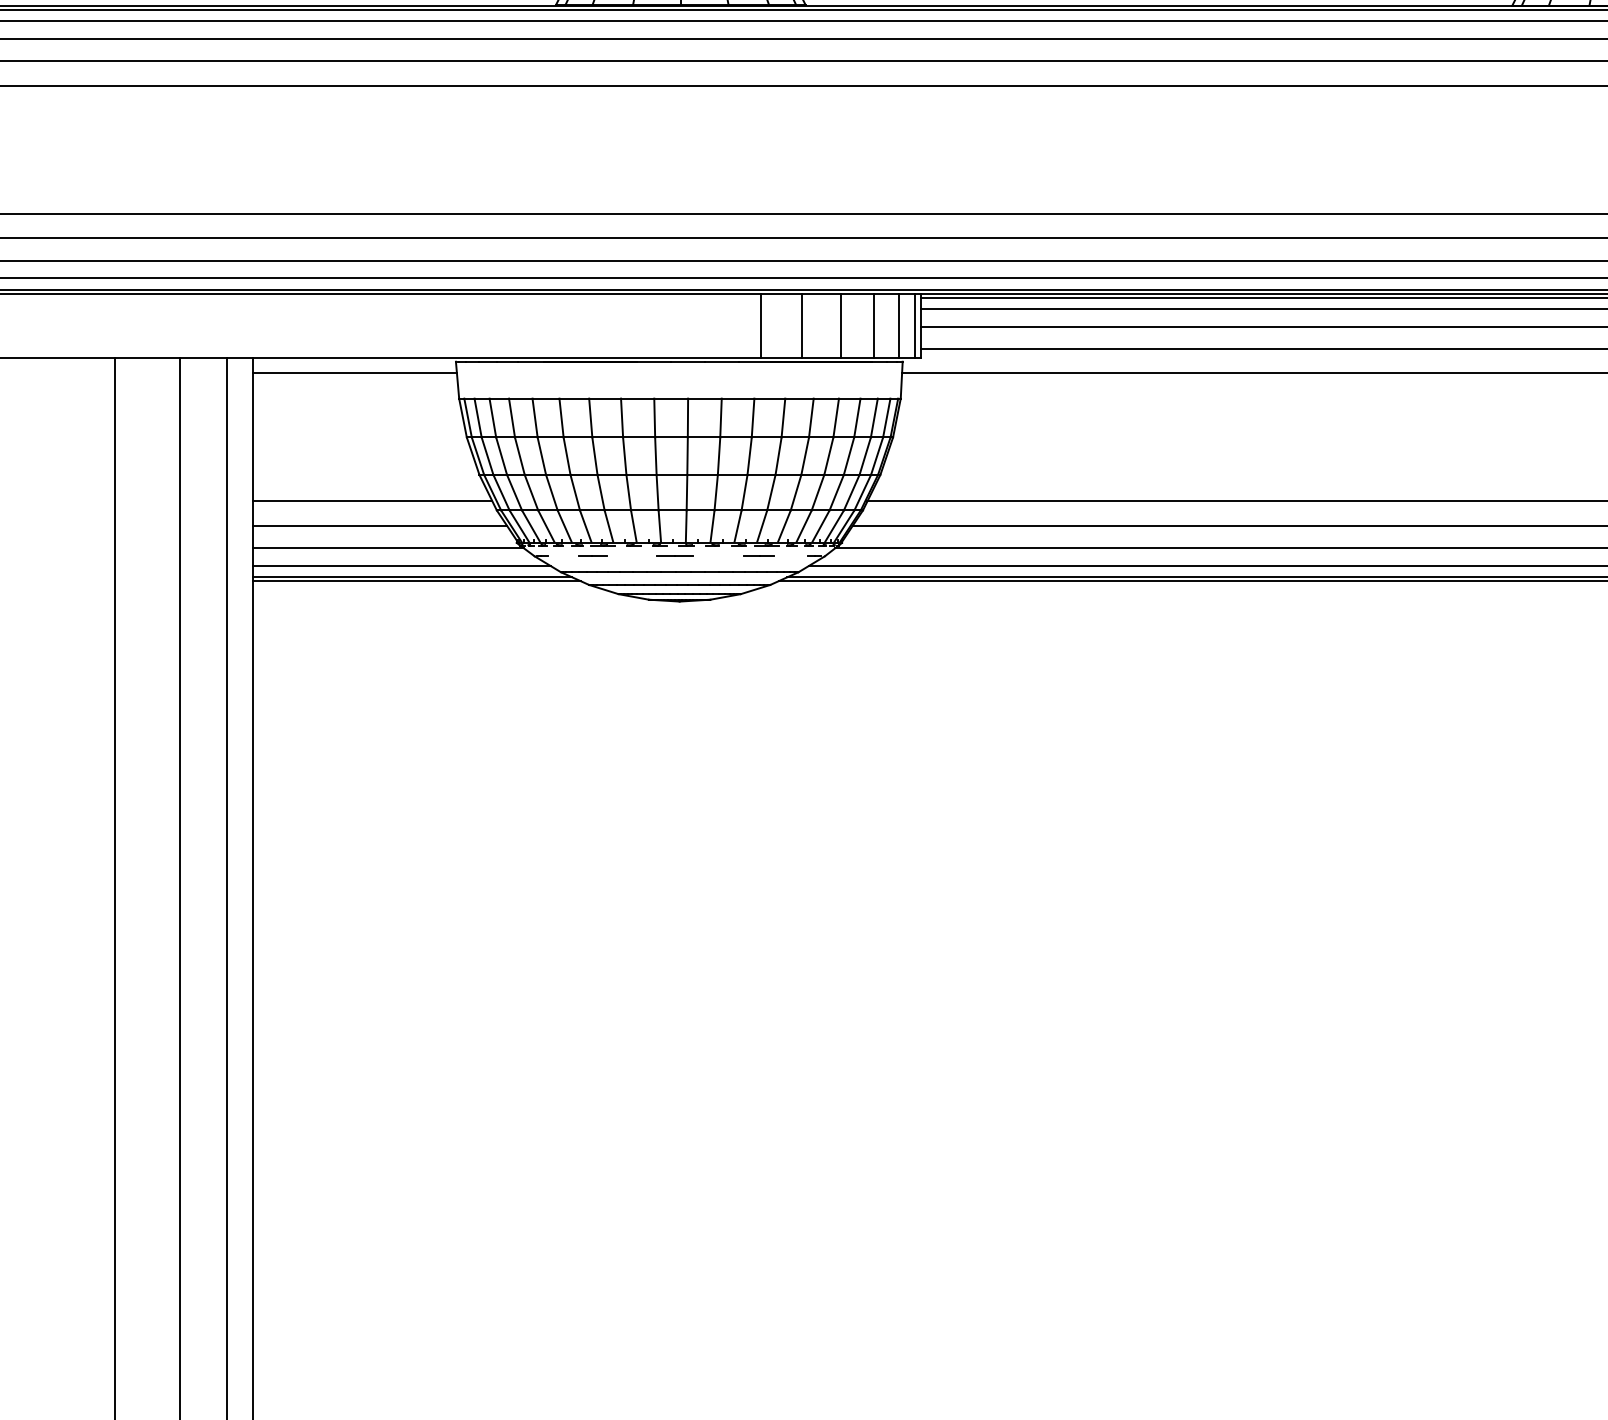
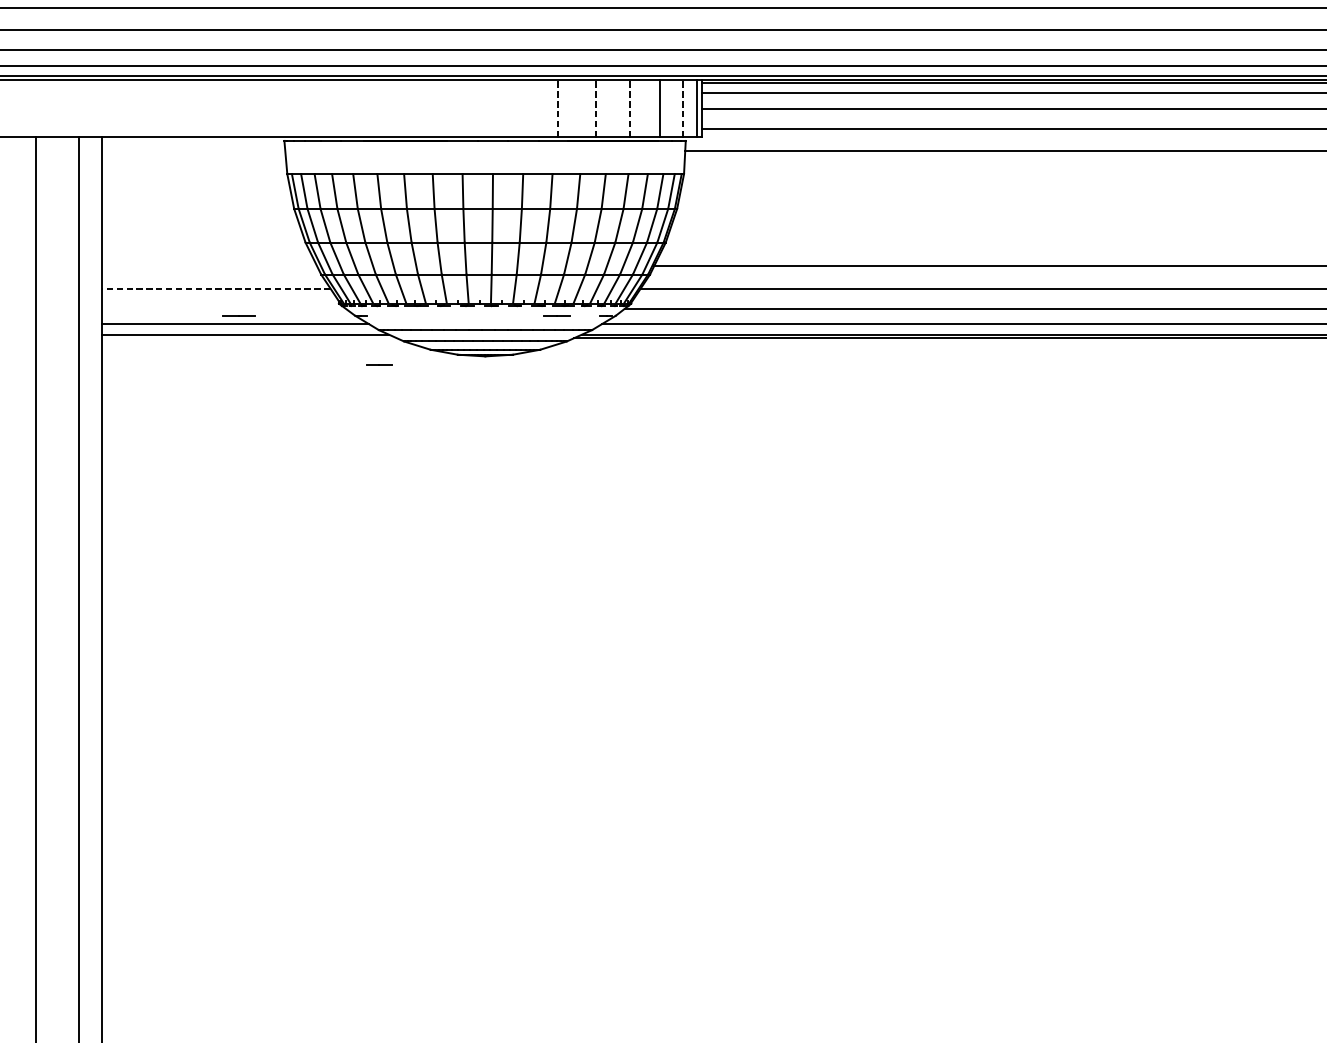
line: (760, 325) -> (558, 108), solid -> dashed
line: (802, 325) -> (595, 108), solid -> dashed
line: (840, 325) -> (629, 108), solid -> dashed
line: (899, 325) -> (682, 108), solid -> dashed
line: (354, 373) -> (193, 151), removed
line: (372, 501) -> (209, 266), removed
line: (379, 526) -> (215, 288), solid -> dashed
line: (387, 548) -> (222, 308), removed
line: (592, 555) -> (379, 364), moved
line: (674, 555) -> (238, 315), moved
line: (416, 581) -> (248, 338), removed

